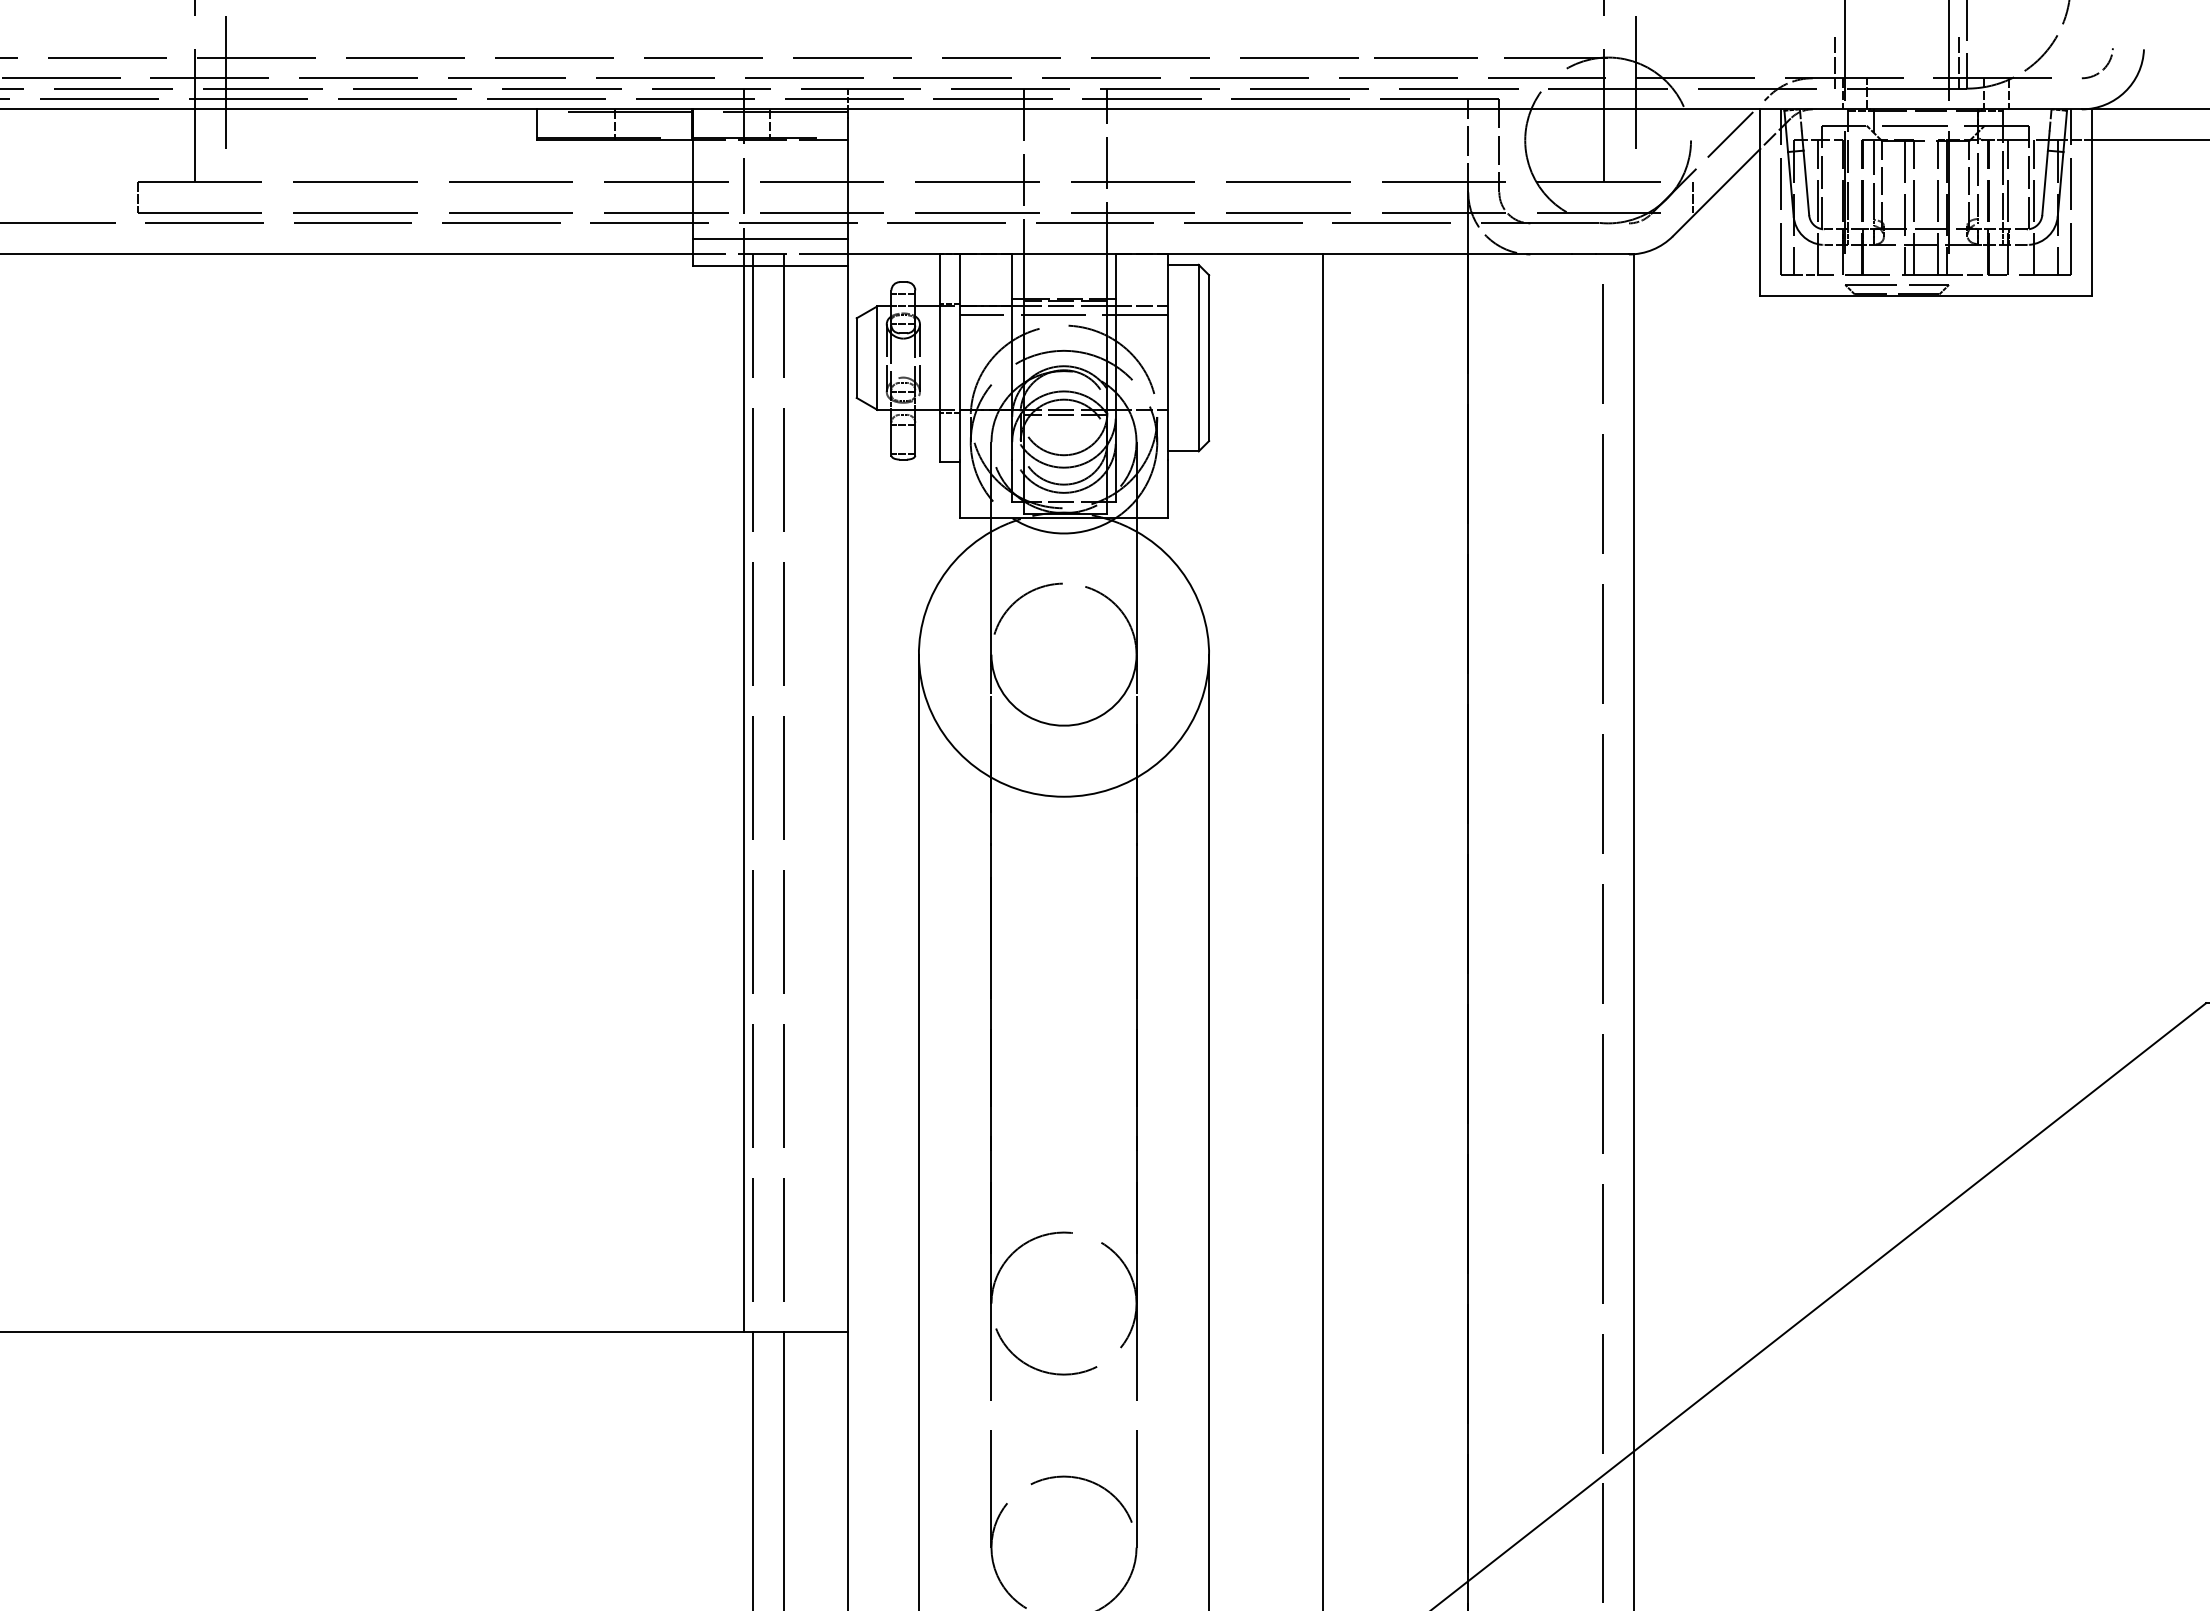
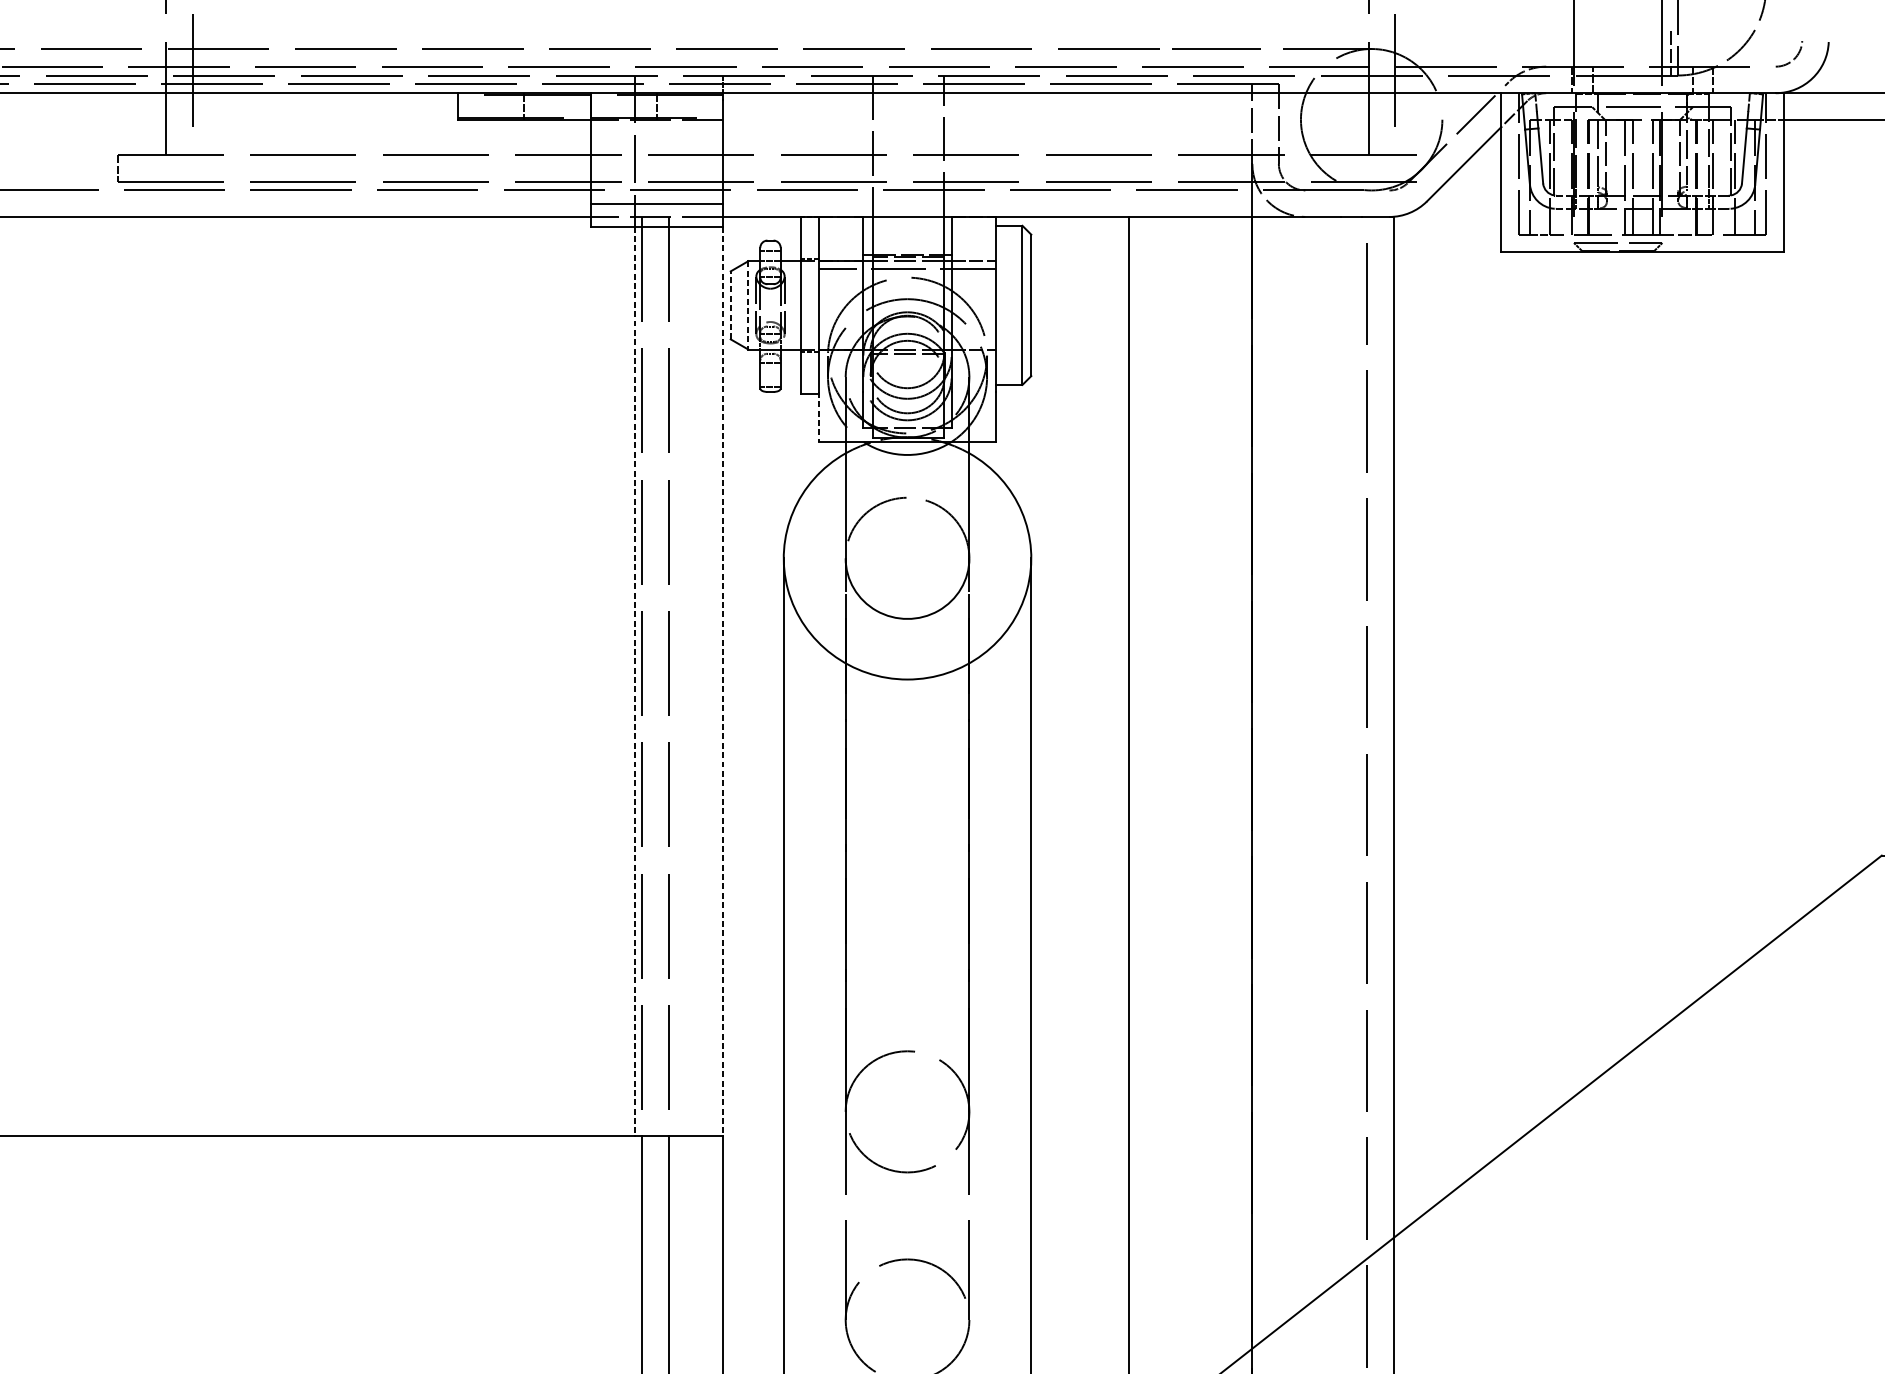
line: (1834, 62) -> (1564, 53), removed
line: (1692, 197) -> (1443, 168), removed
line: (856, 358) -> (730, 305), solid -> dashed
line: (877, 358) -> (748, 305), solid -> dashed
line: (960, 489) -> (819, 417), solid -> dashed
line: (744, 799) -> (634, 681), solid -> dashed
line: (847, 799) -> (722, 681), solid -> dashed

